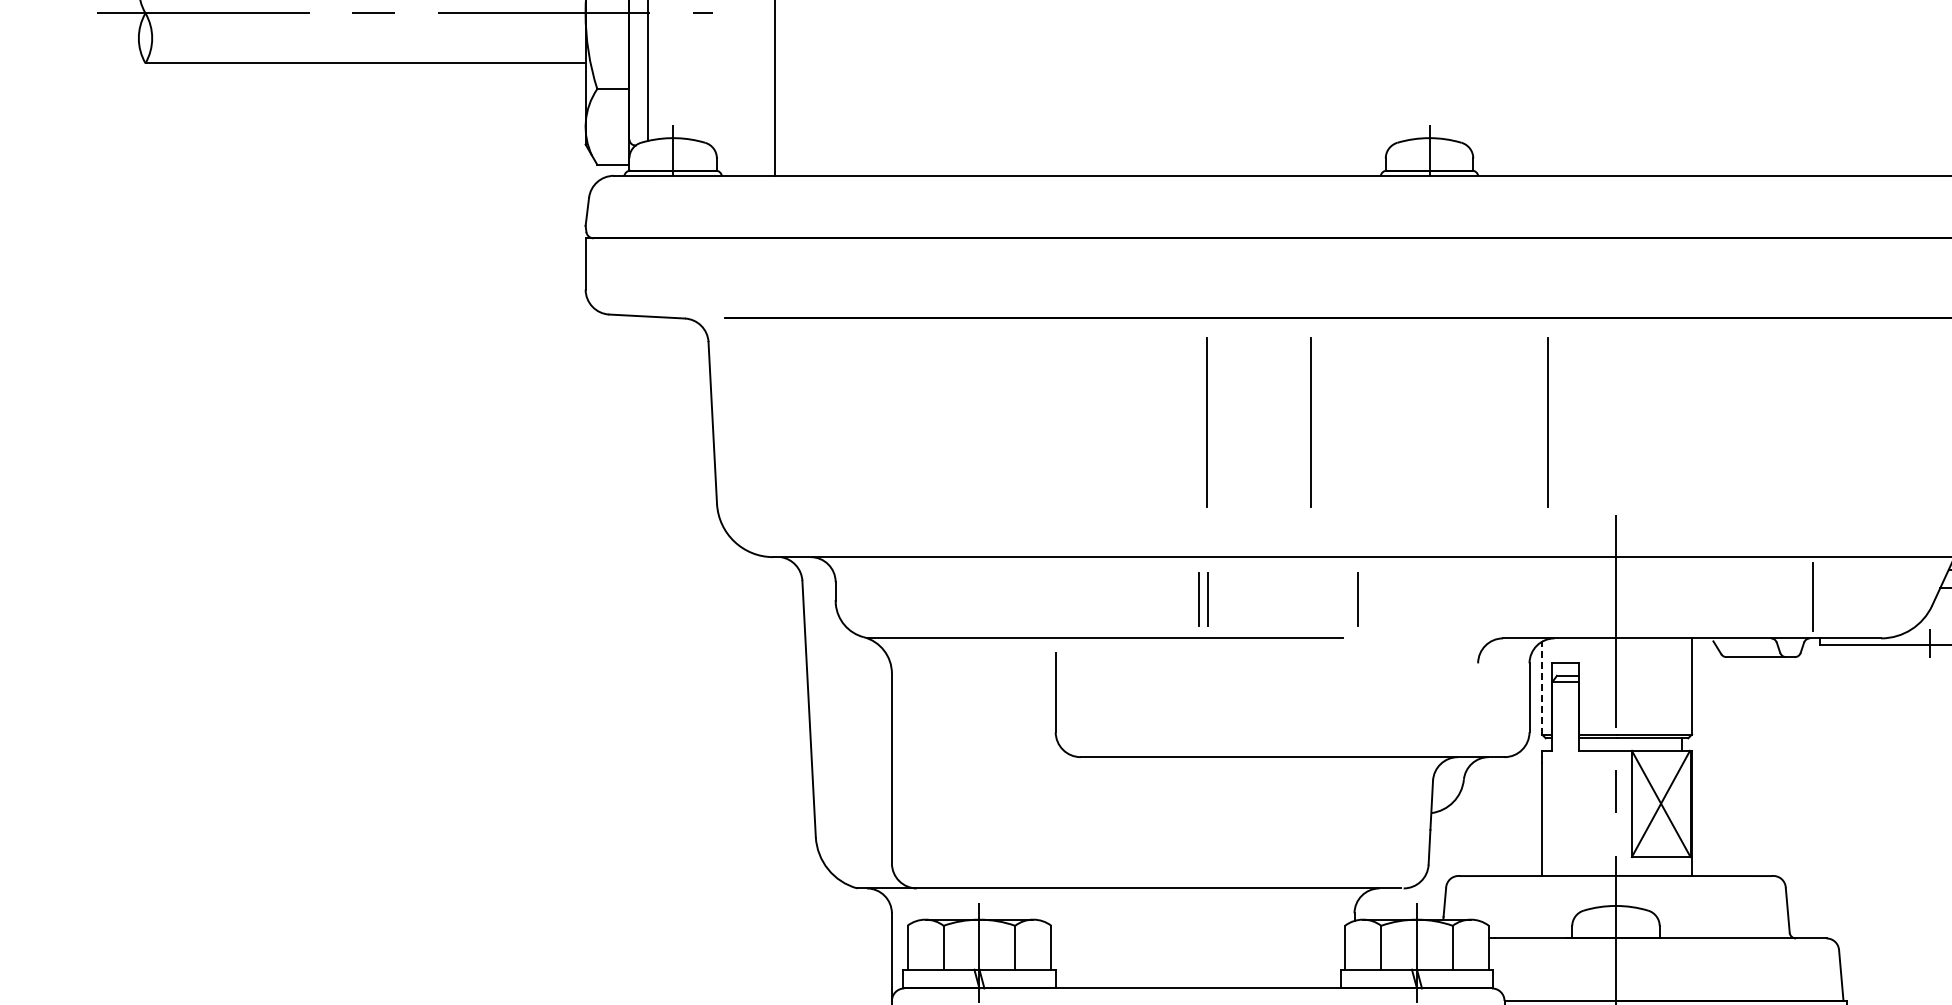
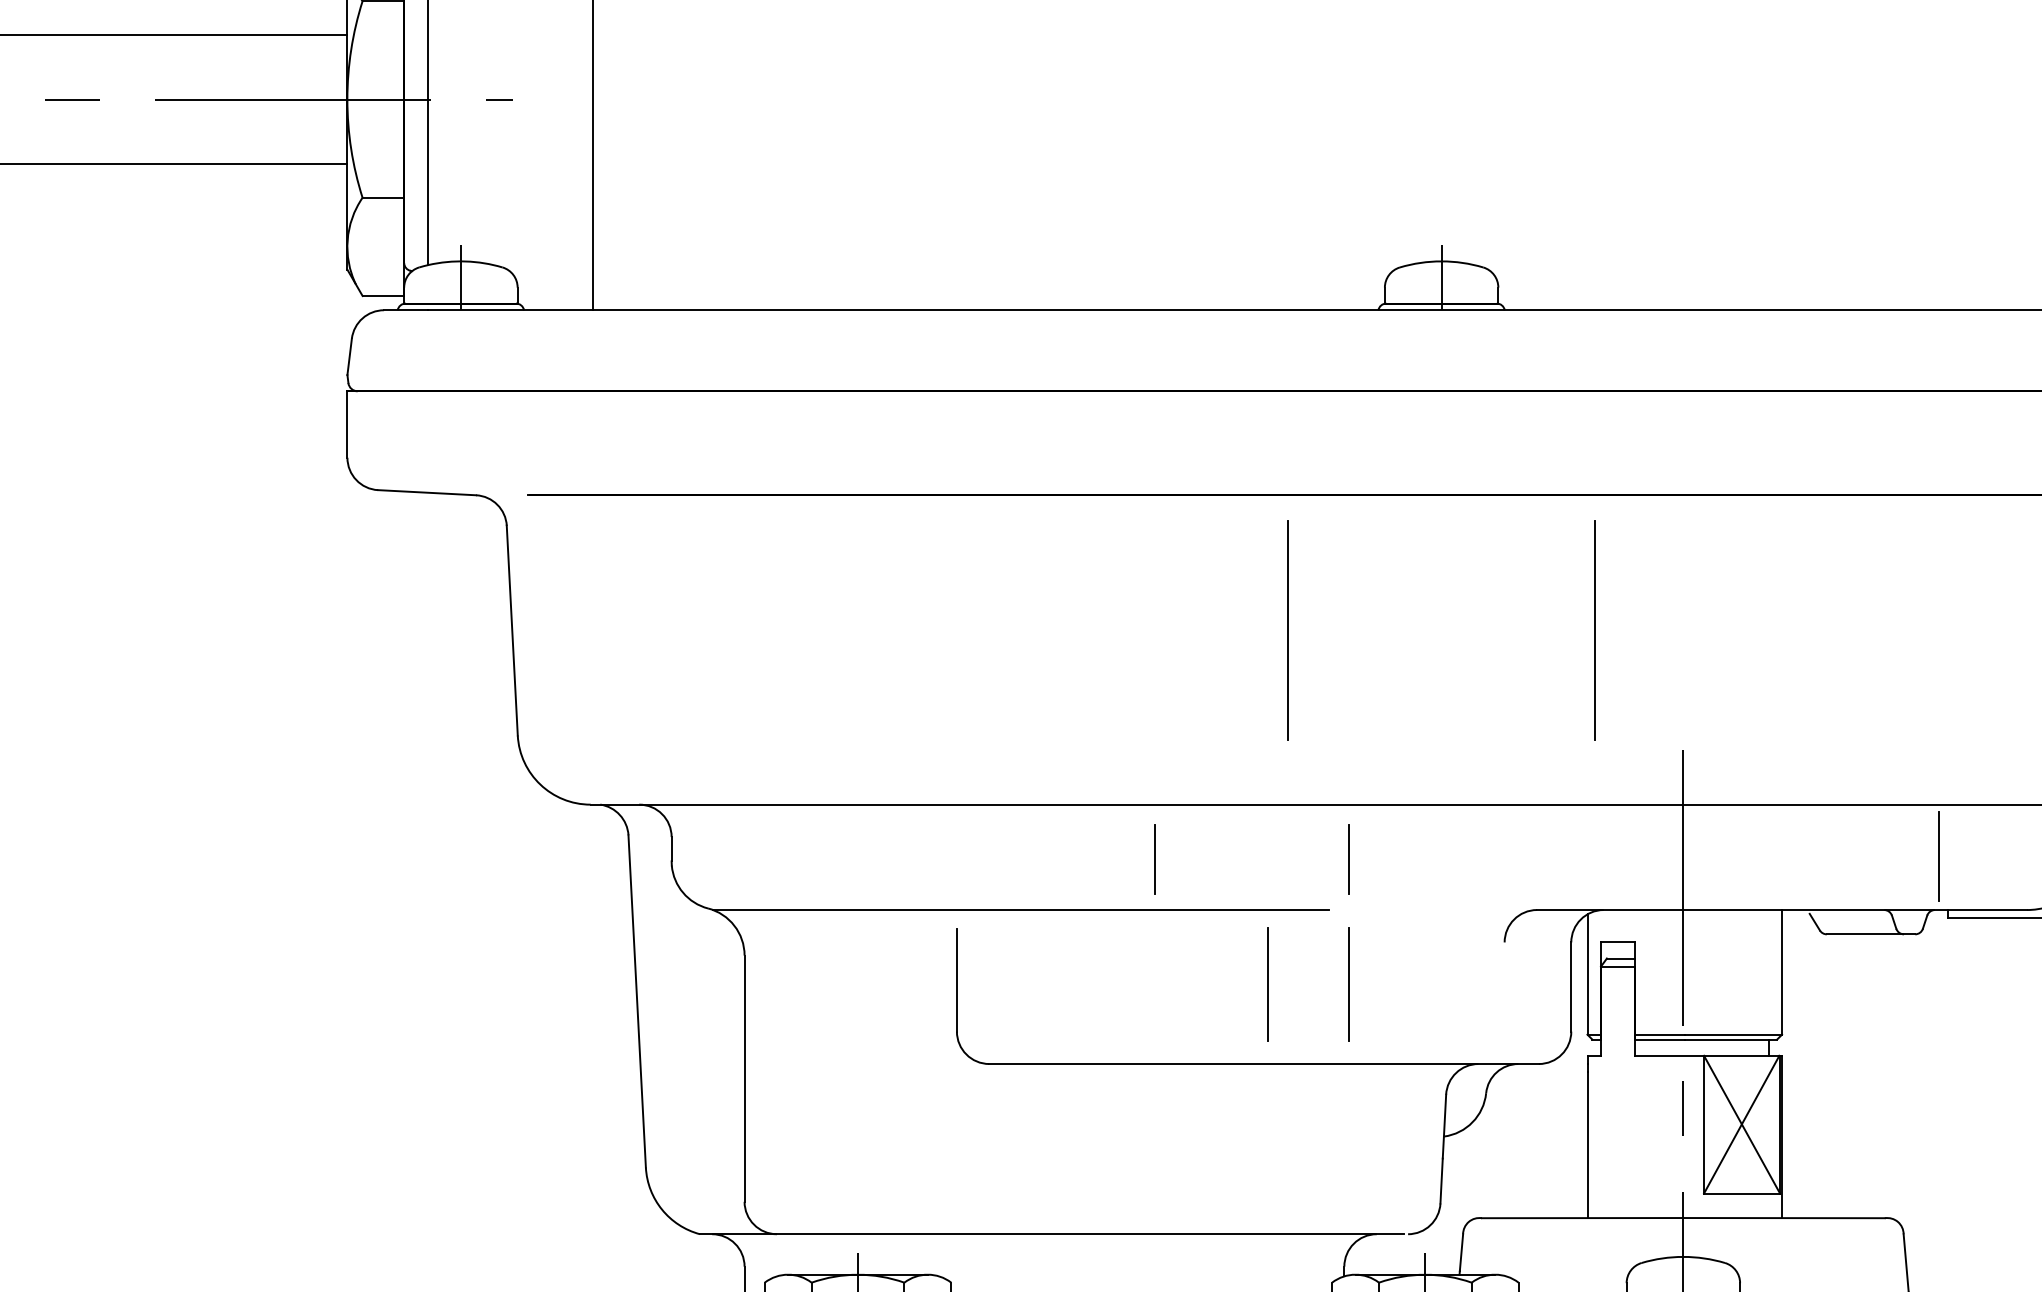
line: (1206, 422) -> (1152, 630), removed
line: (1198, 599) -> (1142, 859), removed
line: (1542, 687) -> (1588, 973), dashed -> solid
line: (1295, 695) -> (1267, 984), added
line: (1358, 695) -> (1349, 984), added

